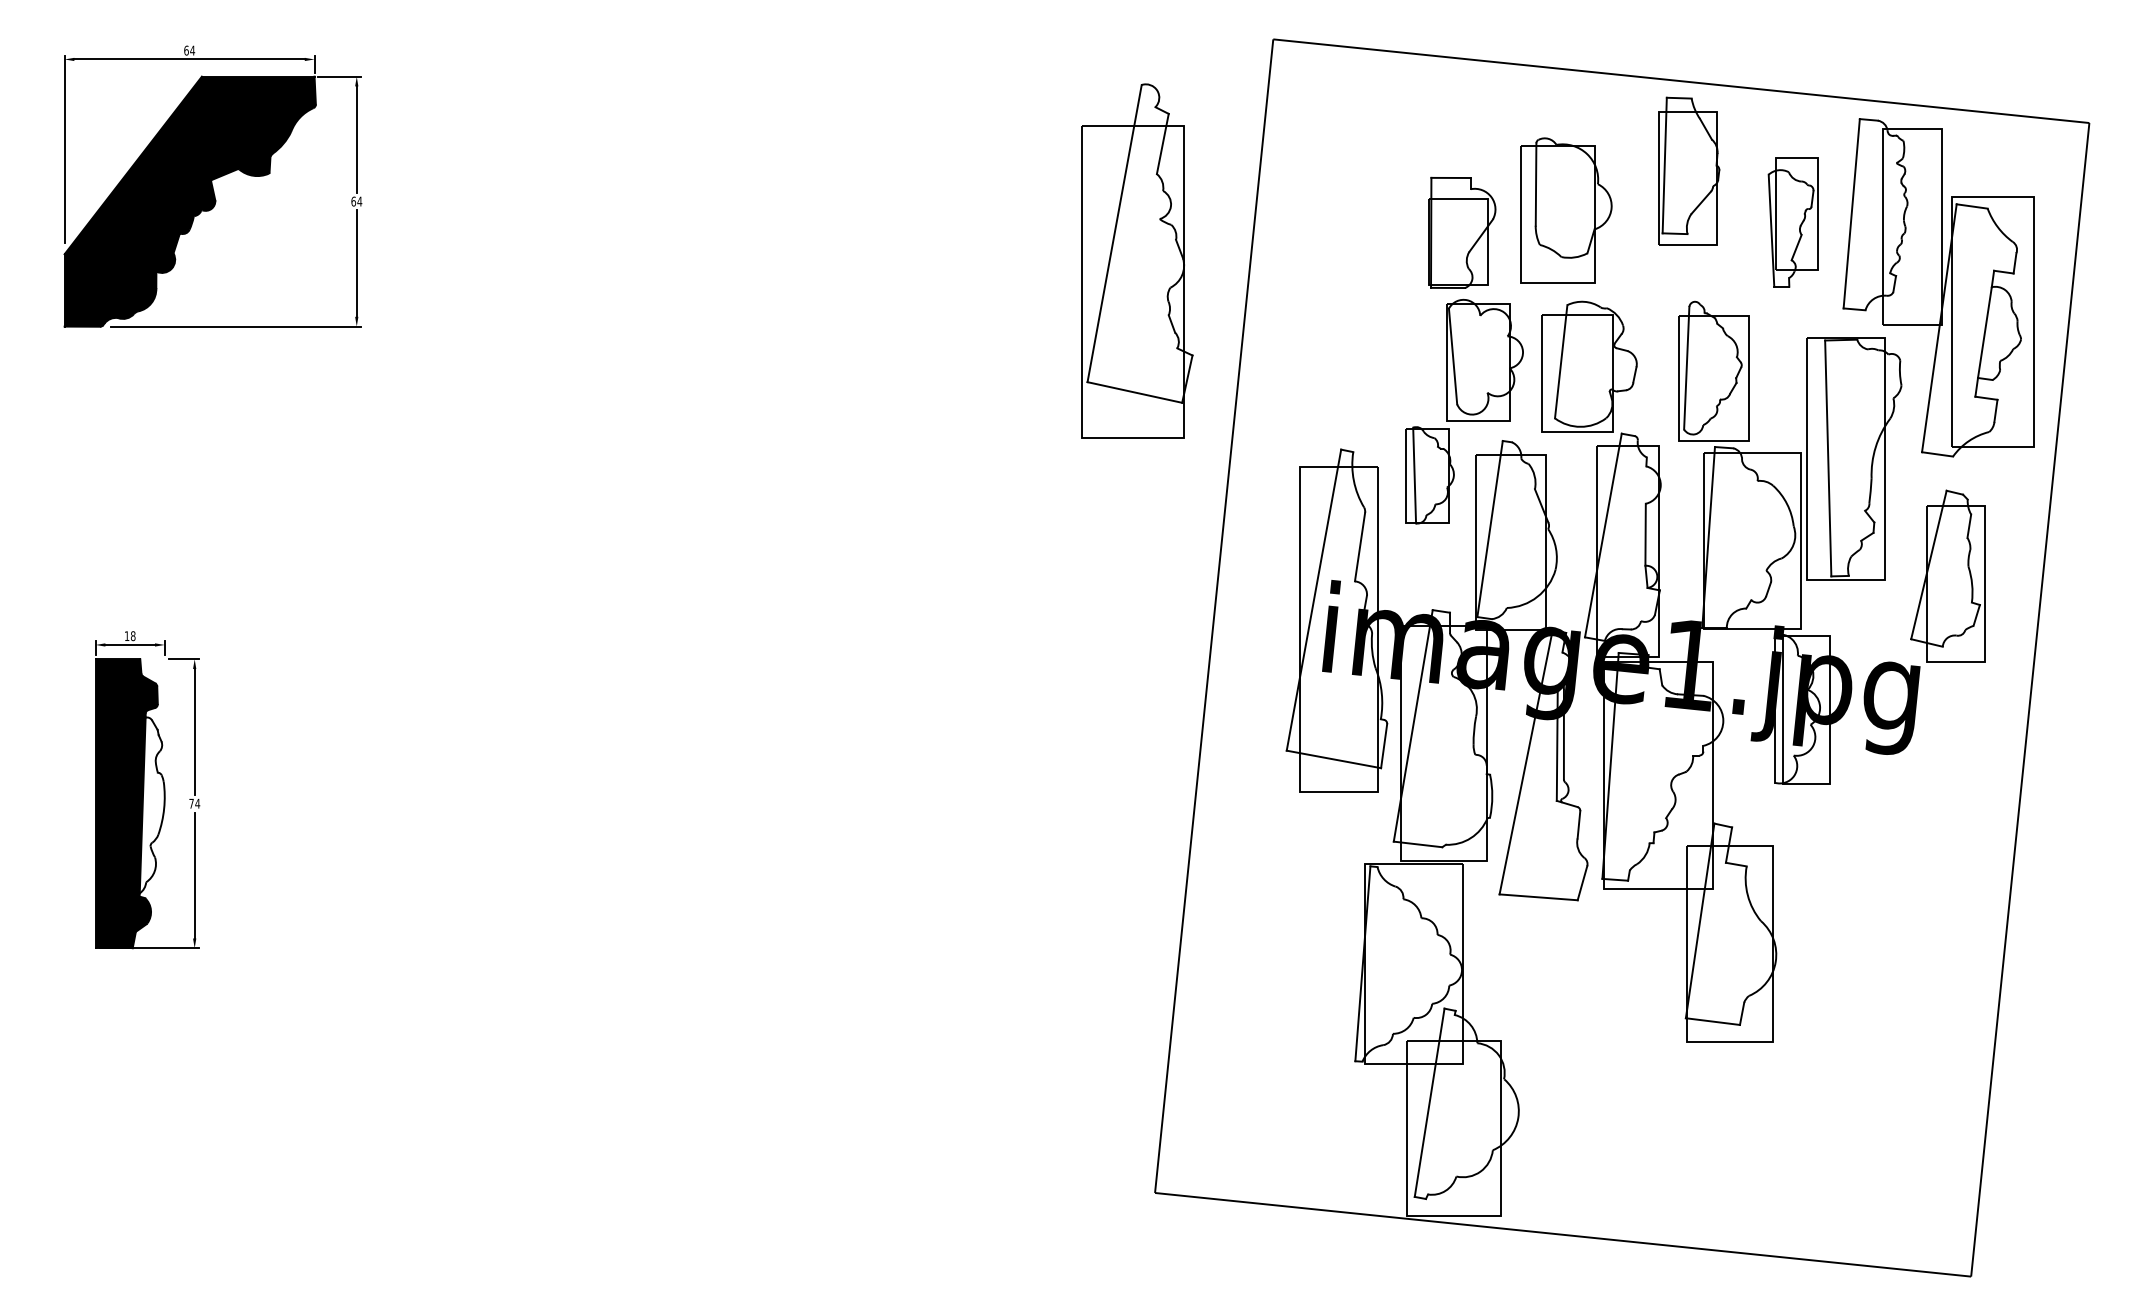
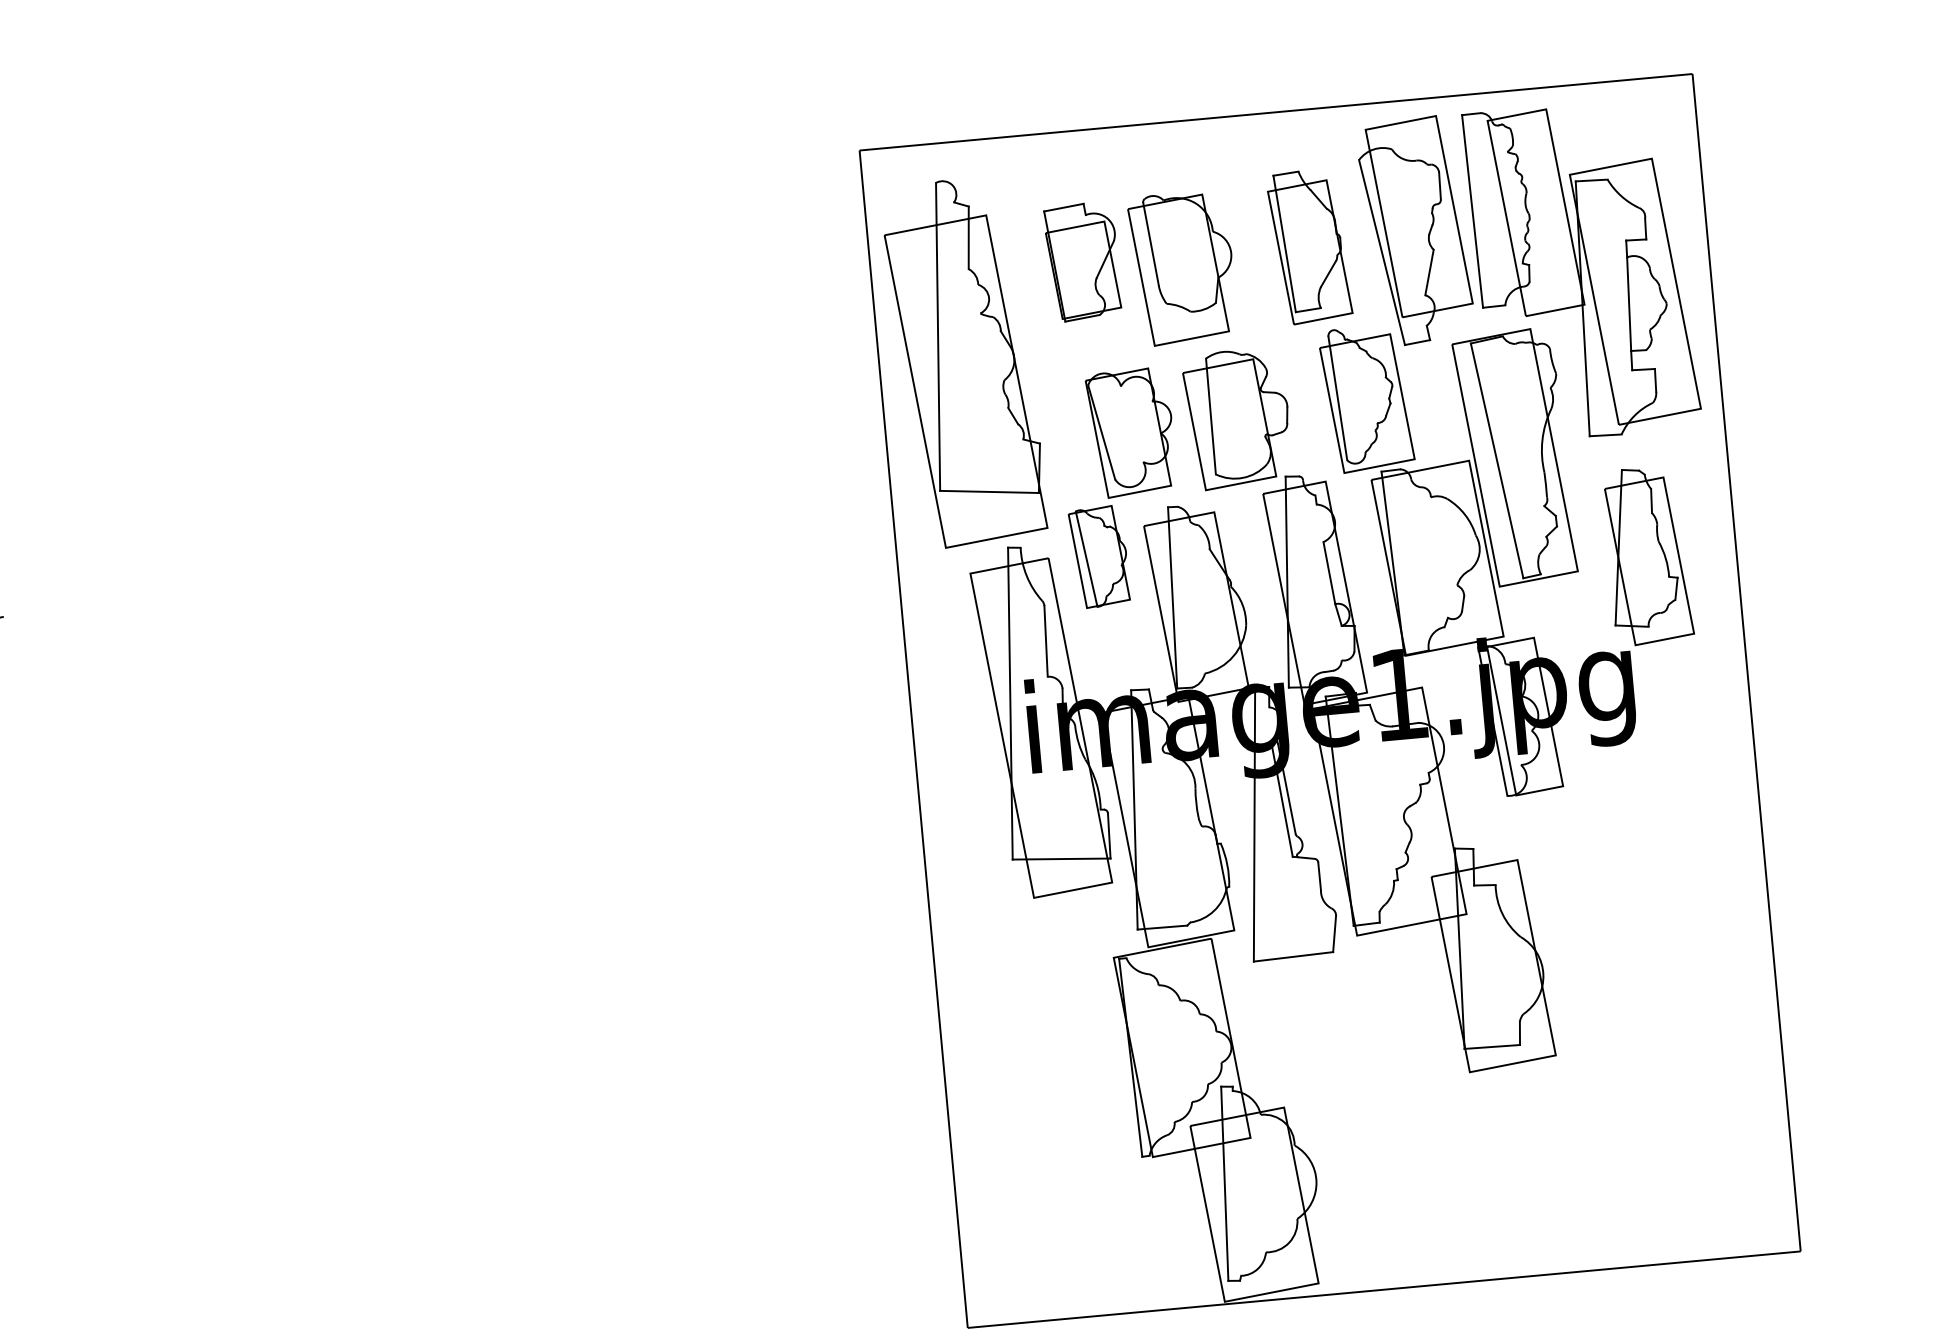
part: (1689, 170) -> (1310, 244), moved
part: (1793, 222) -> (1416, 231), size x1.67
part: (1462, 232) -> (1085, 260), moved
part: (1137, 260) -> (966, 359), moved

